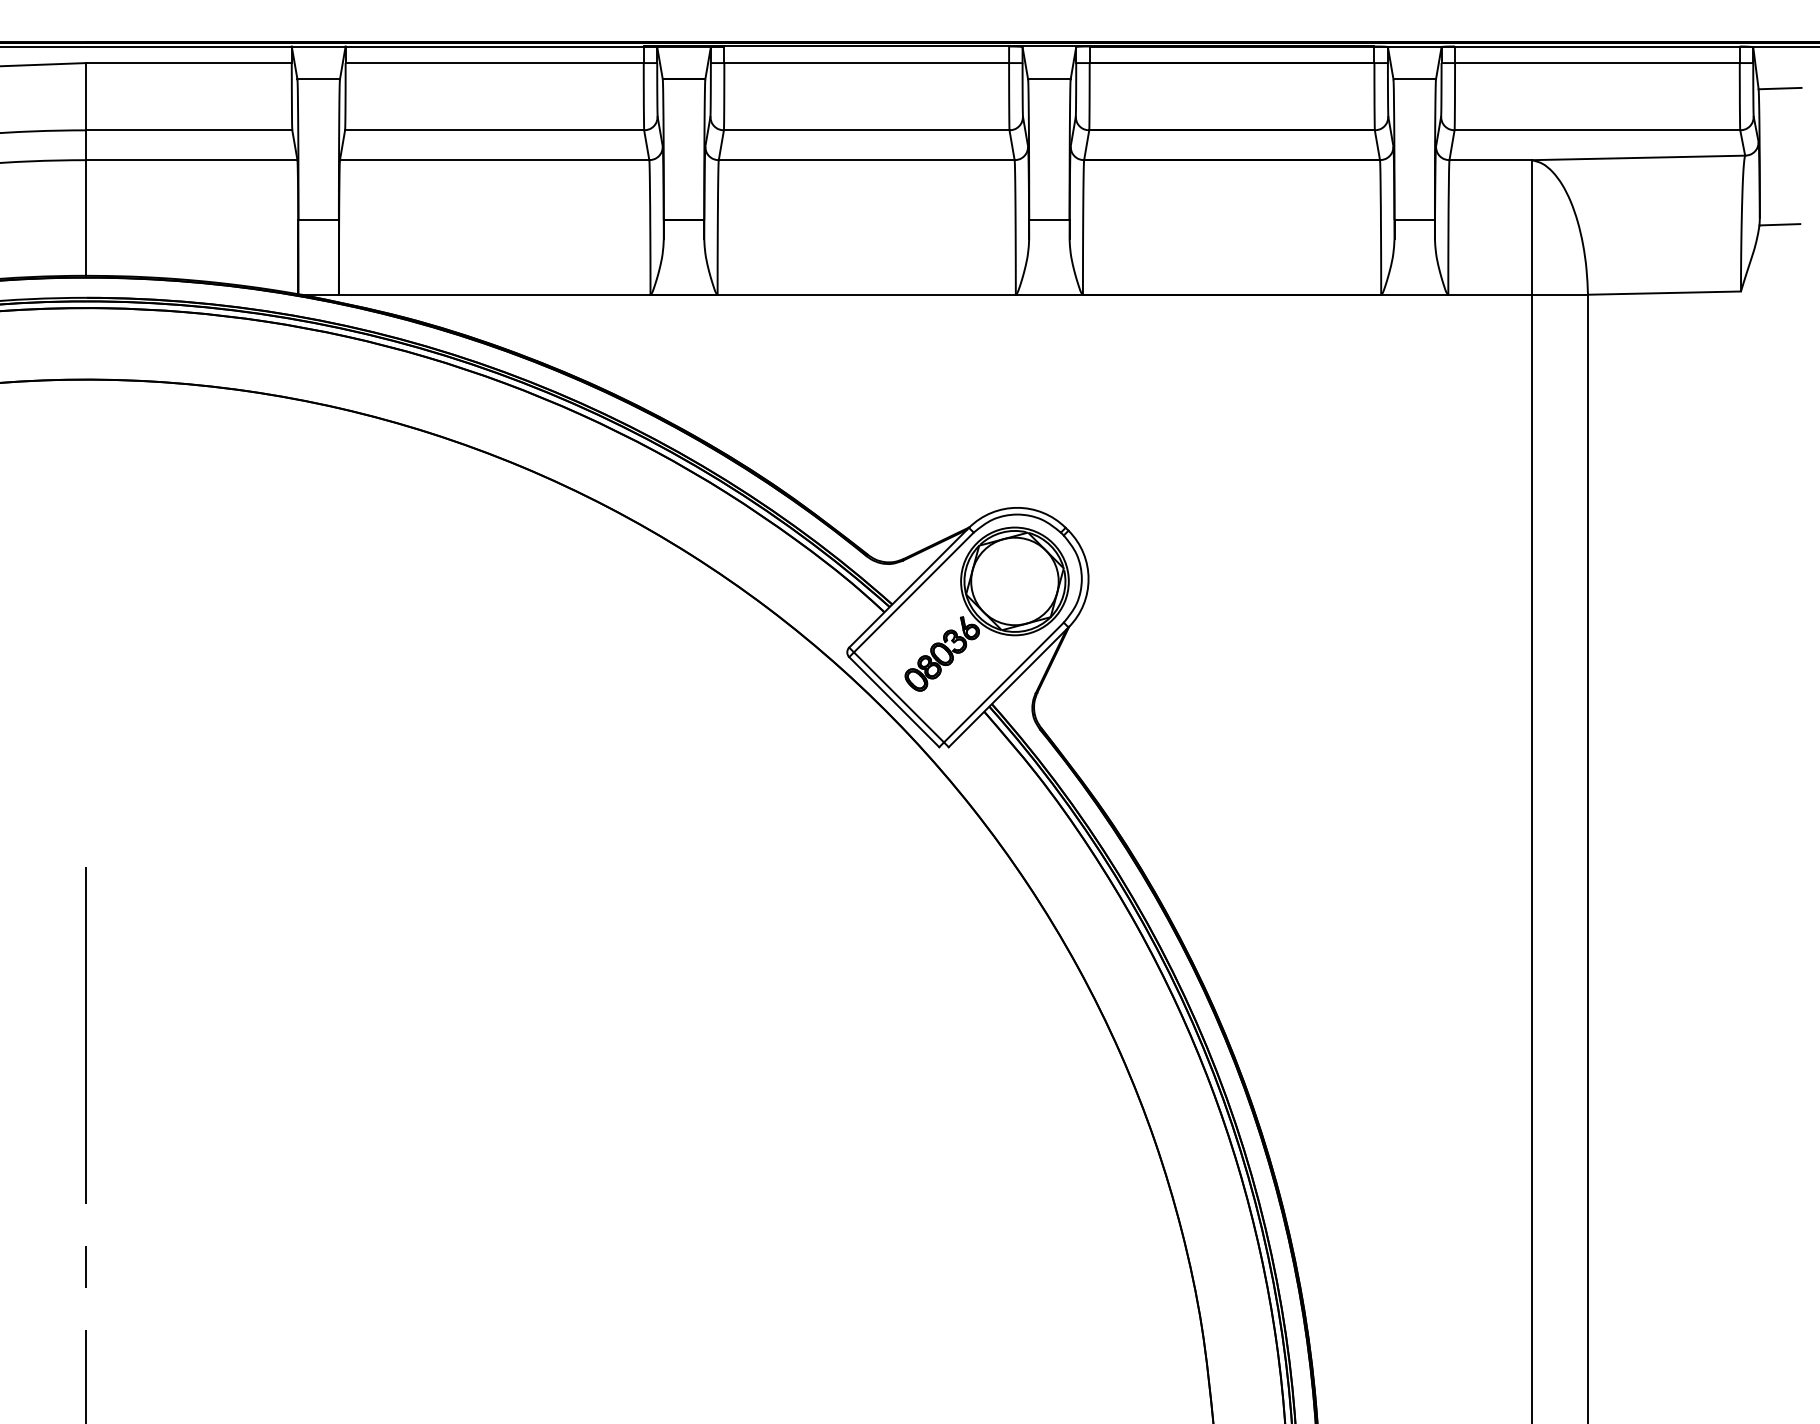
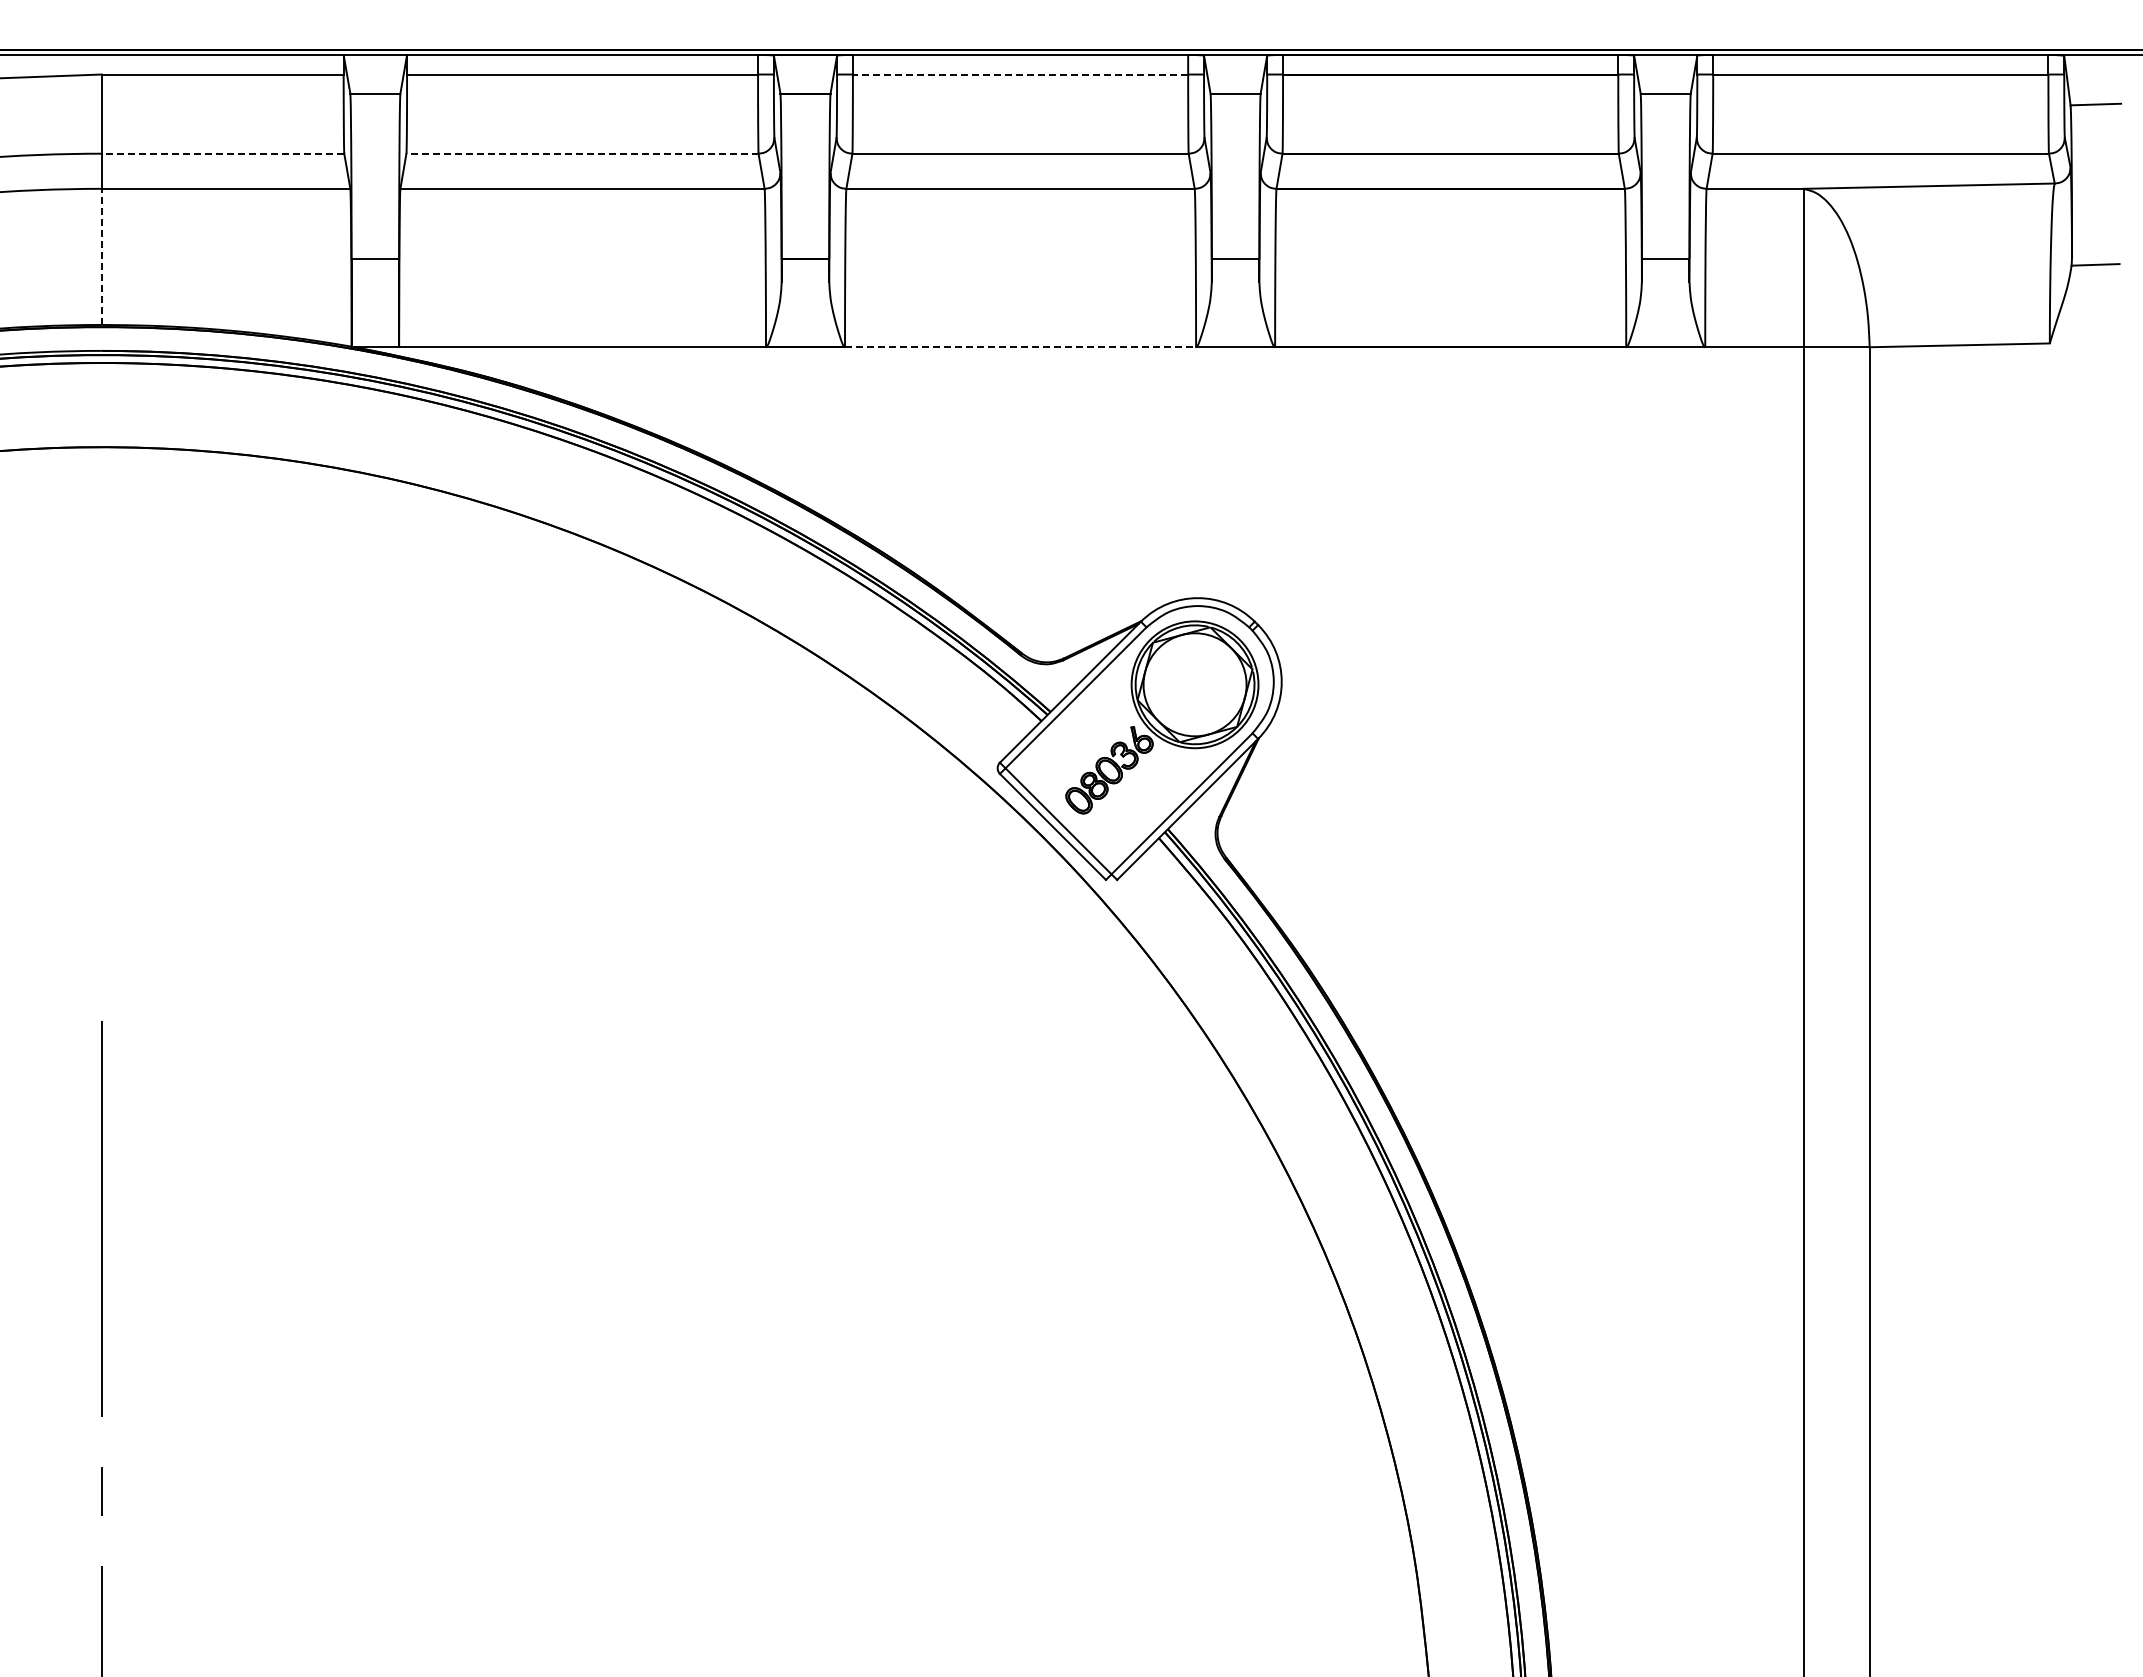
line: (866, 63) -> (1020, 74), solid -> dashed
line: (188, 130) -> (222, 153), solid -> dashed
line: (493, 130) -> (581, 153), solid -> dashed
line: (86, 217) -> (101, 256), solid -> dashed
line: (866, 294) -> (1020, 347), solid -> dashed

